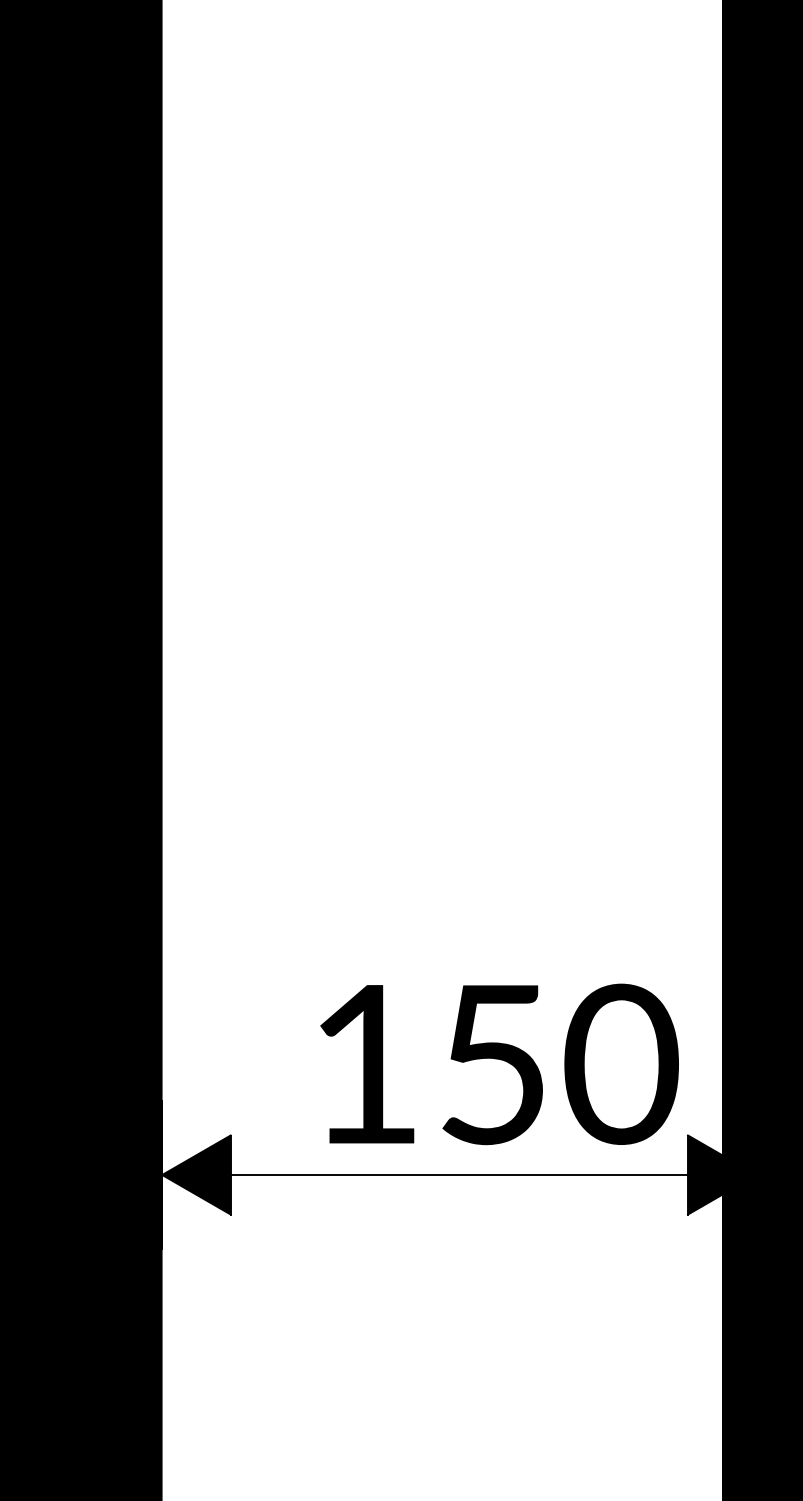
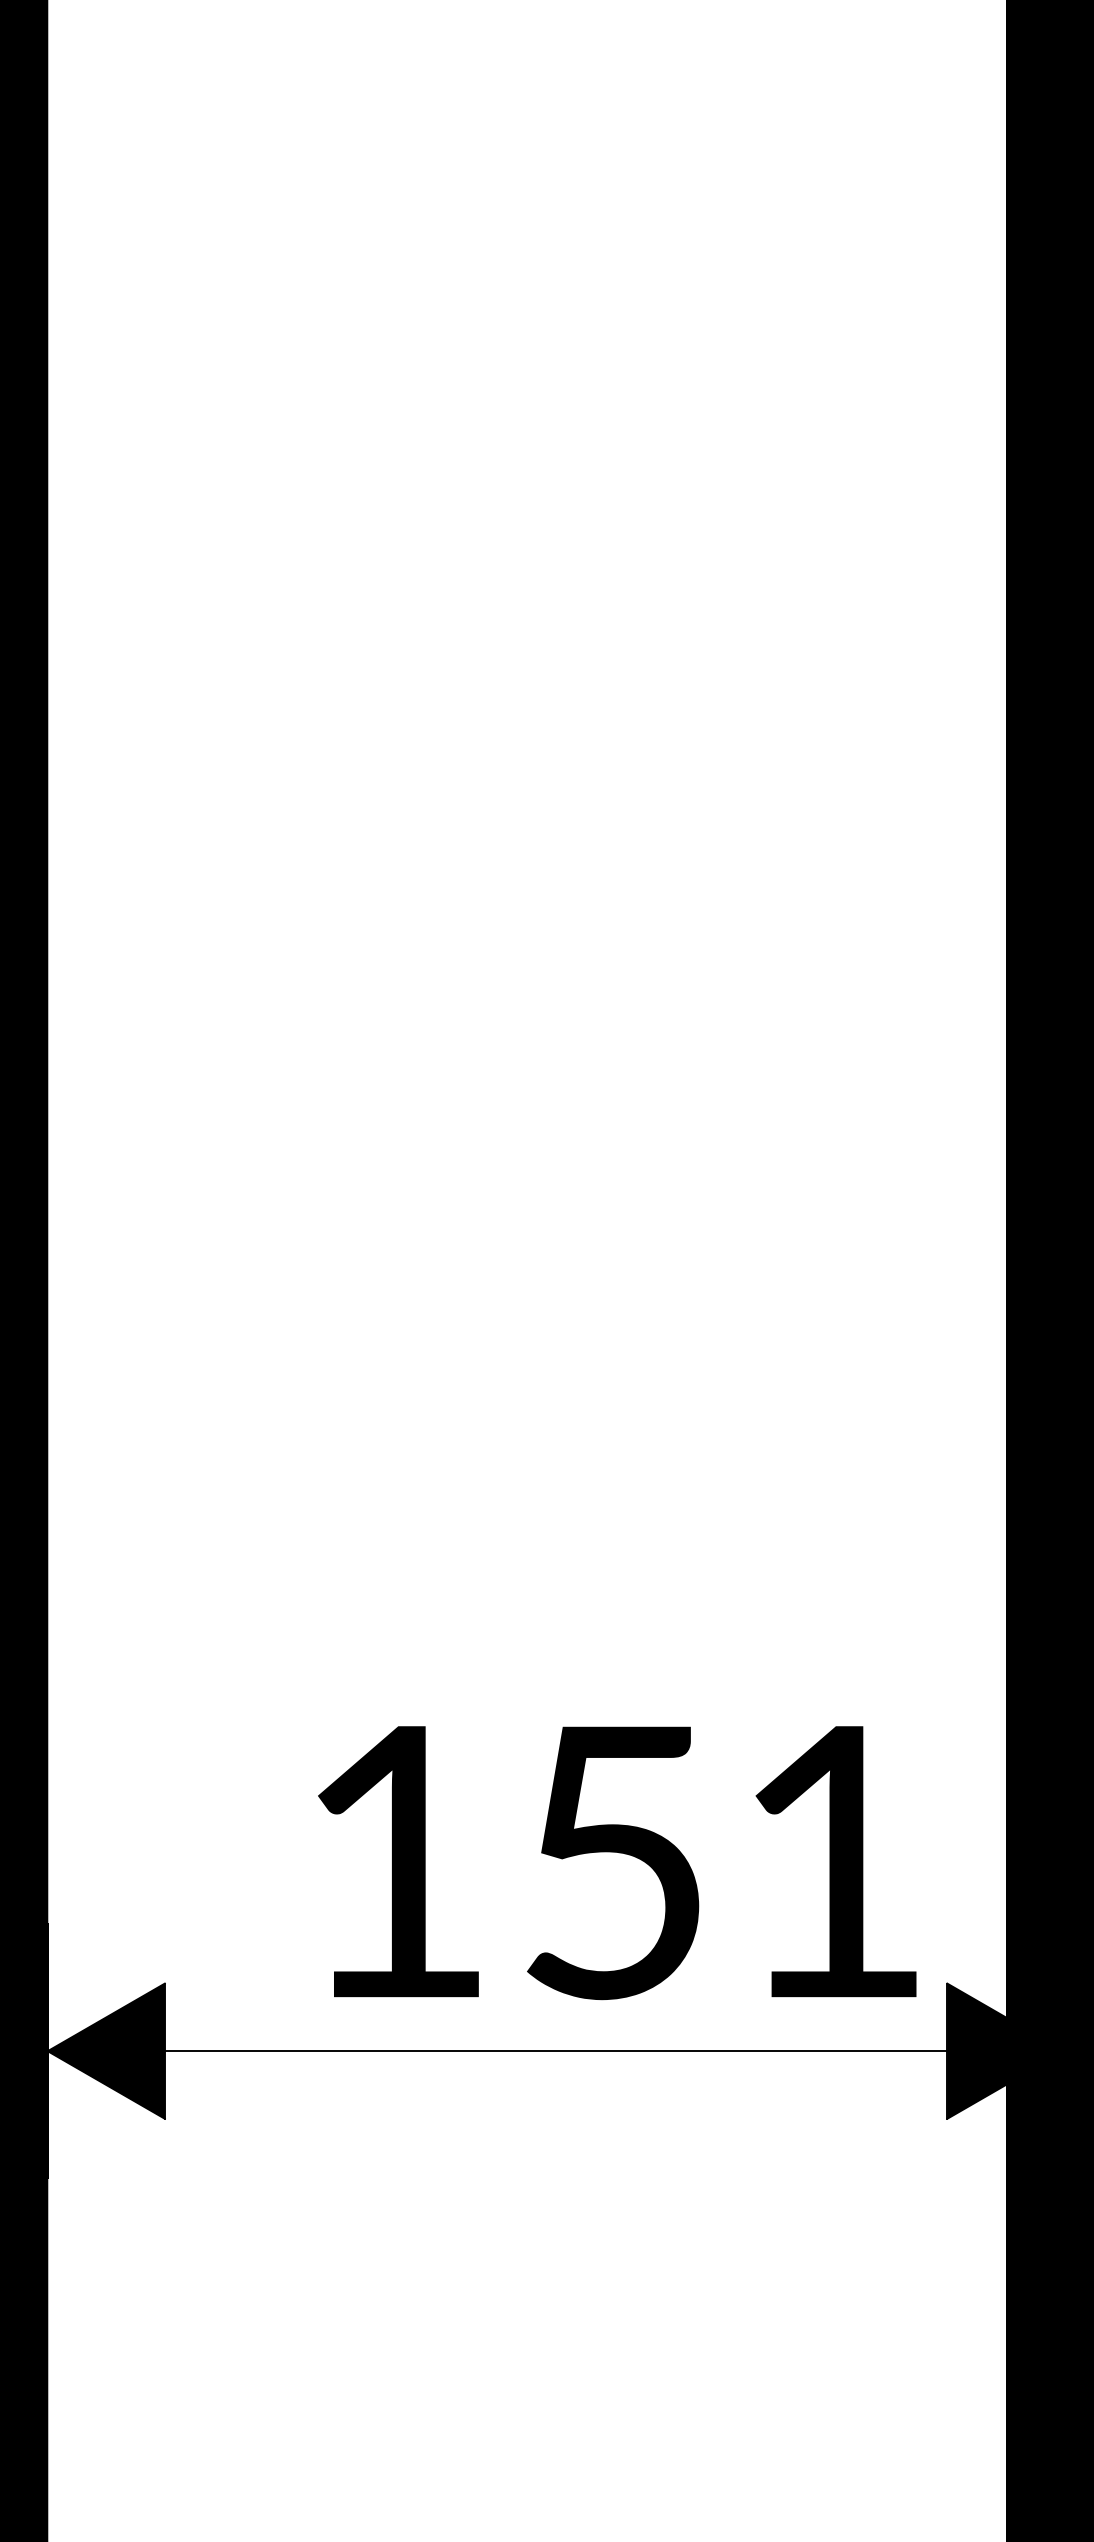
text: (621, 1063) -> (833, 1860), 150 -> 151

